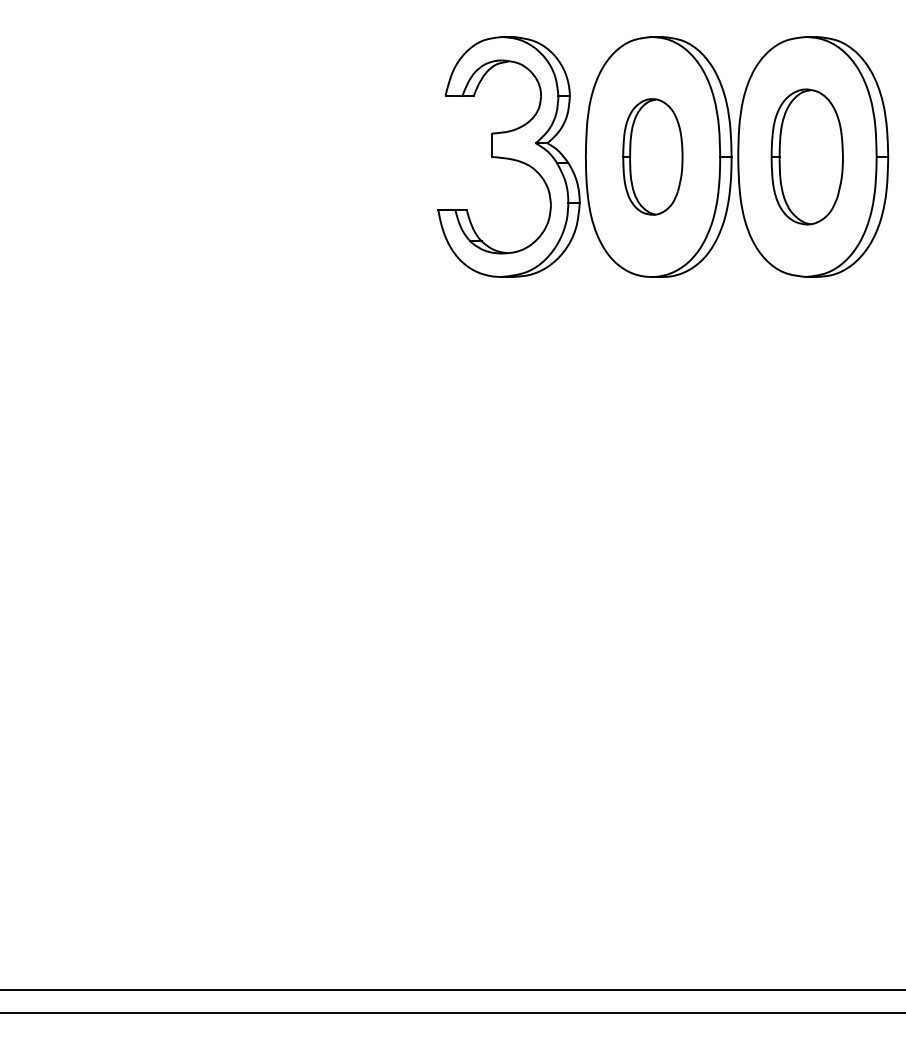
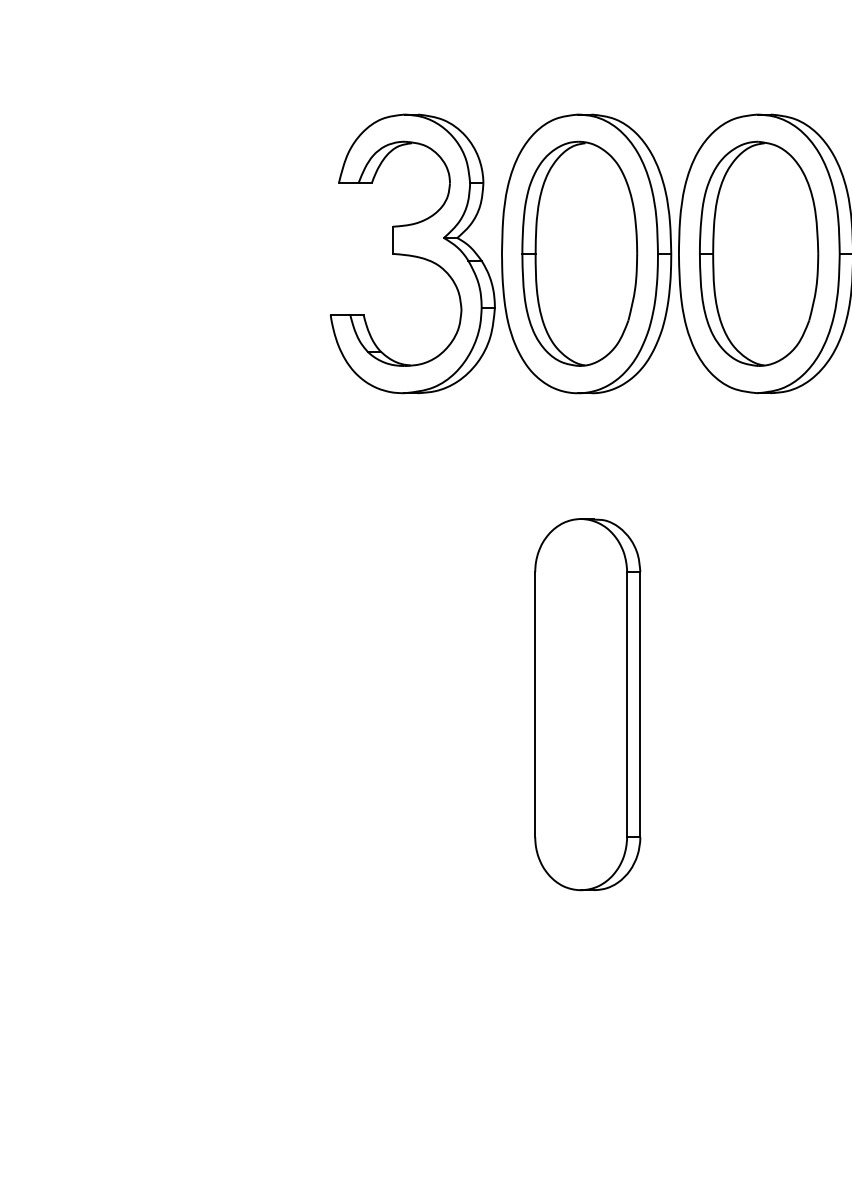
part: (652, 156) -> (579, 253), size x1.67
part: (807, 156) -> (759, 253), size x1.43
part: (659, 544) -> (587, 703), added

